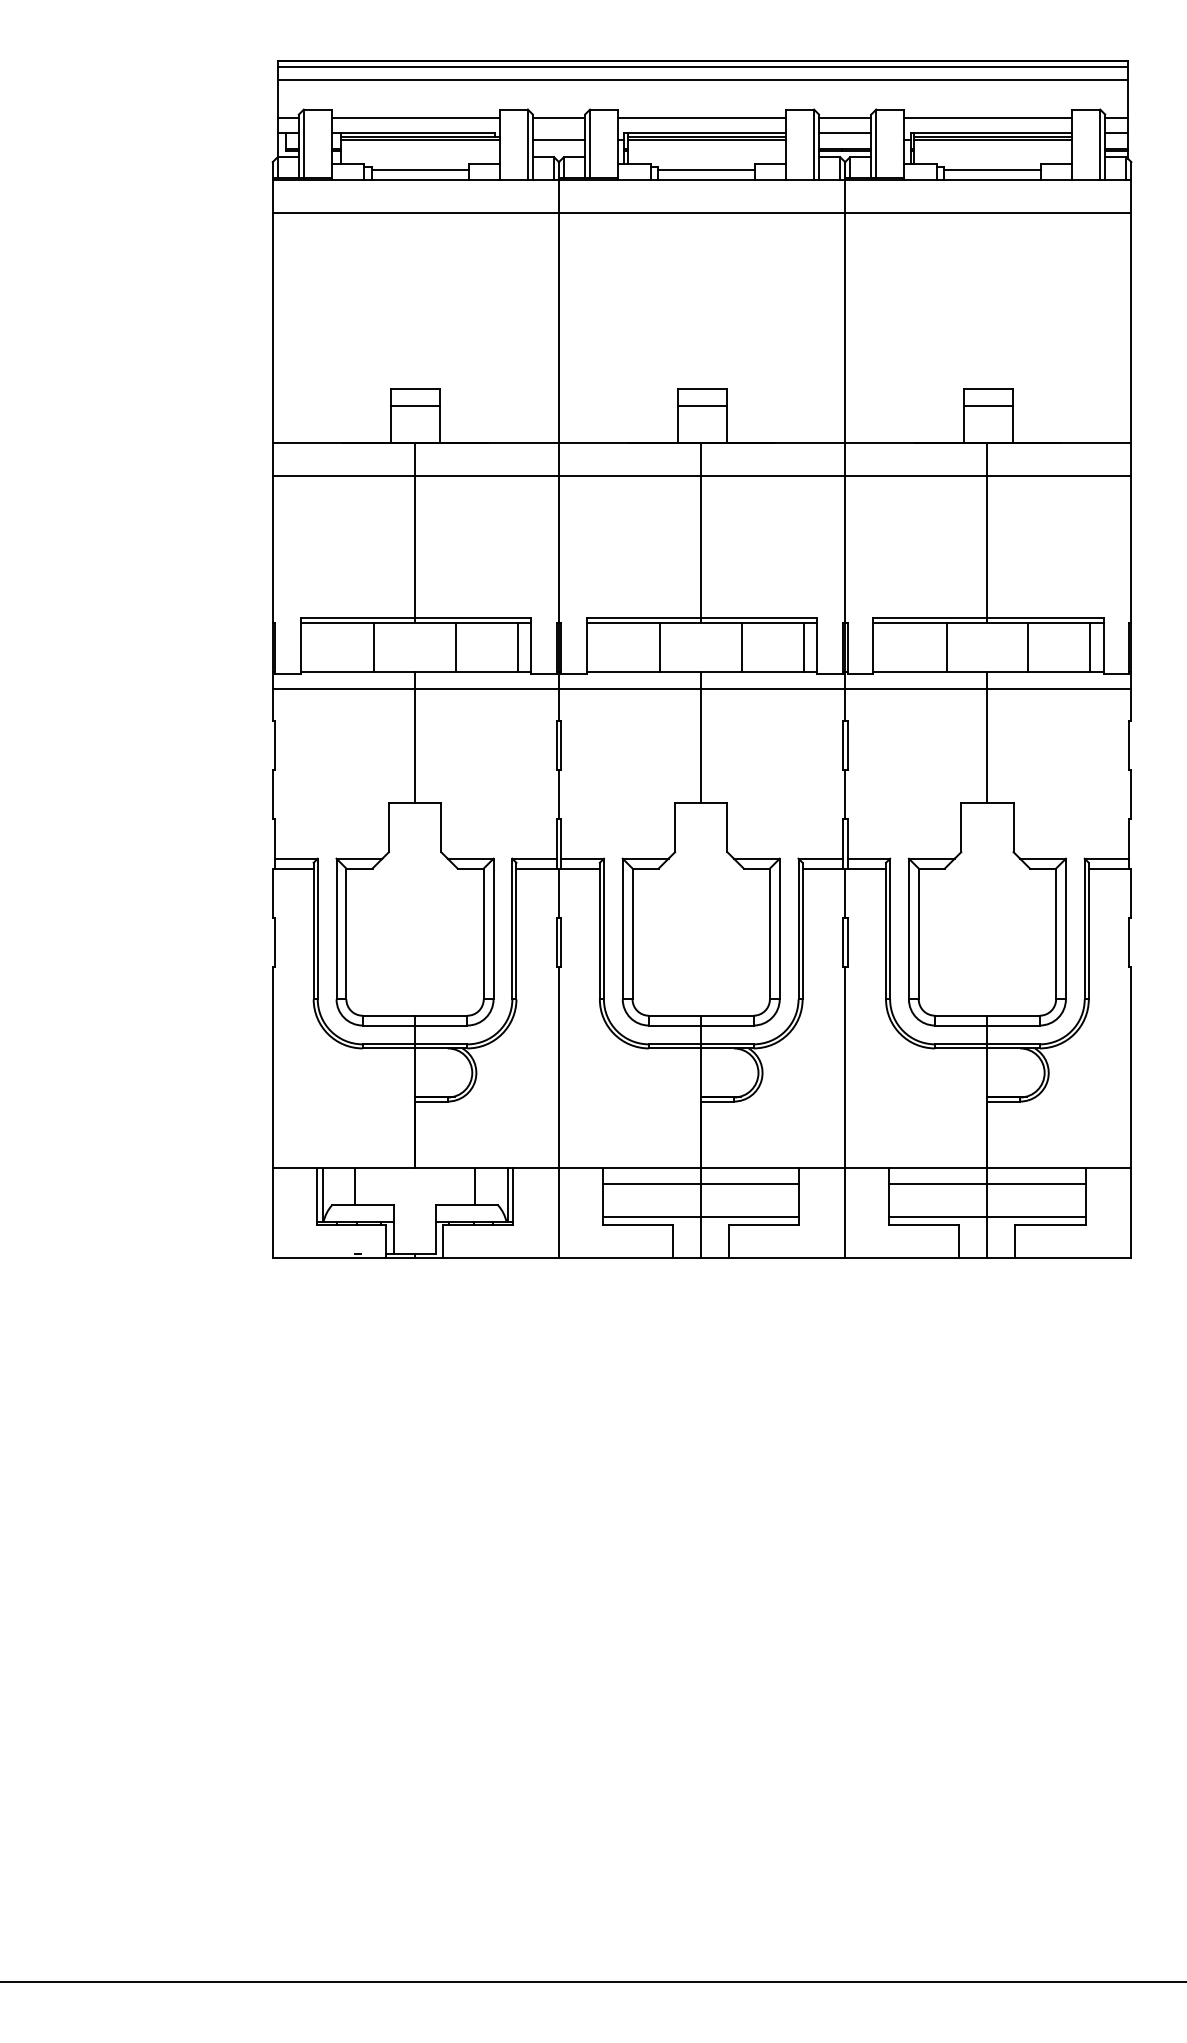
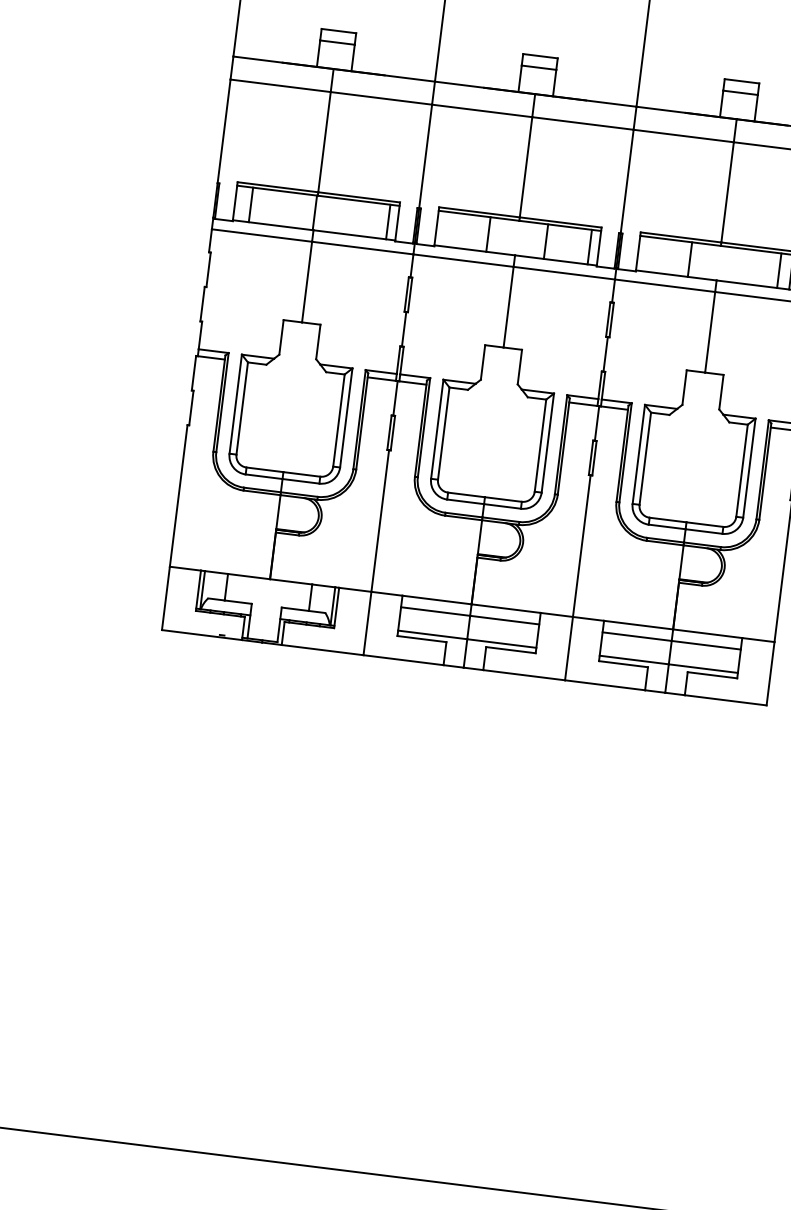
line: (374, 647) -> (251, 204), moved
line: (455, 647) -> (314, 212), moved
line: (1028, 647) -> (779, 270), moved

